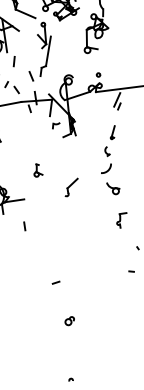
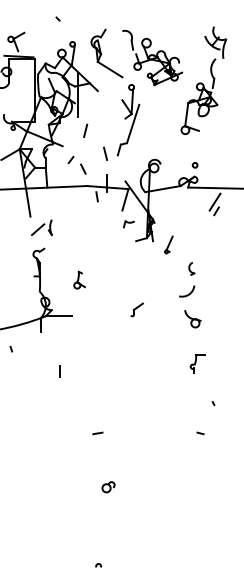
part: (112, 132) -> (168, 244), moved
part: (37, 169) -> (79, 279), moved
part: (71, 187) -> (136, 309), size x0.6
line: (24, 226) -> (59, 371), moved

